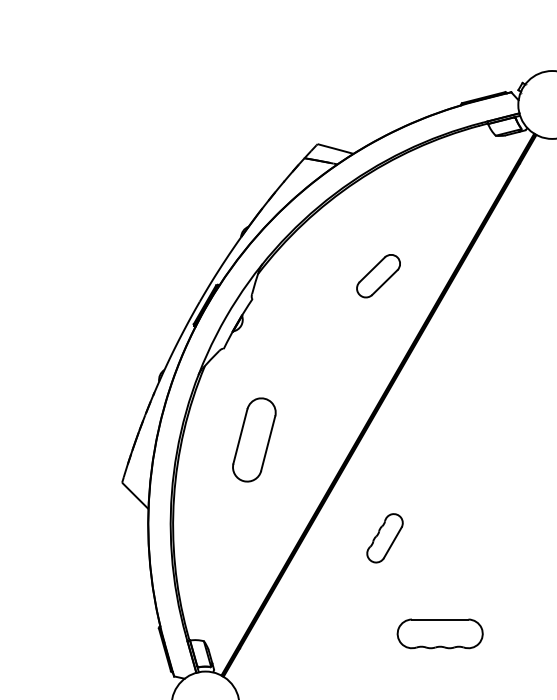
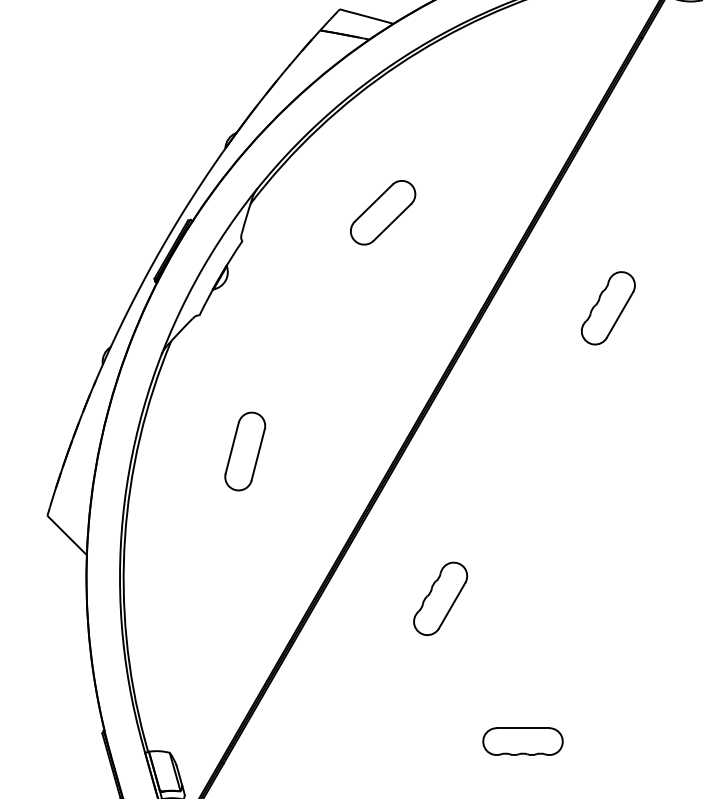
part: (378, 276) -> (382, 213), moved
part: (496, 343) -> (607, 307), added
part: (254, 439) -> (245, 451), size x0.62
part: (439, 633) -> (522, 741), size x0.62

